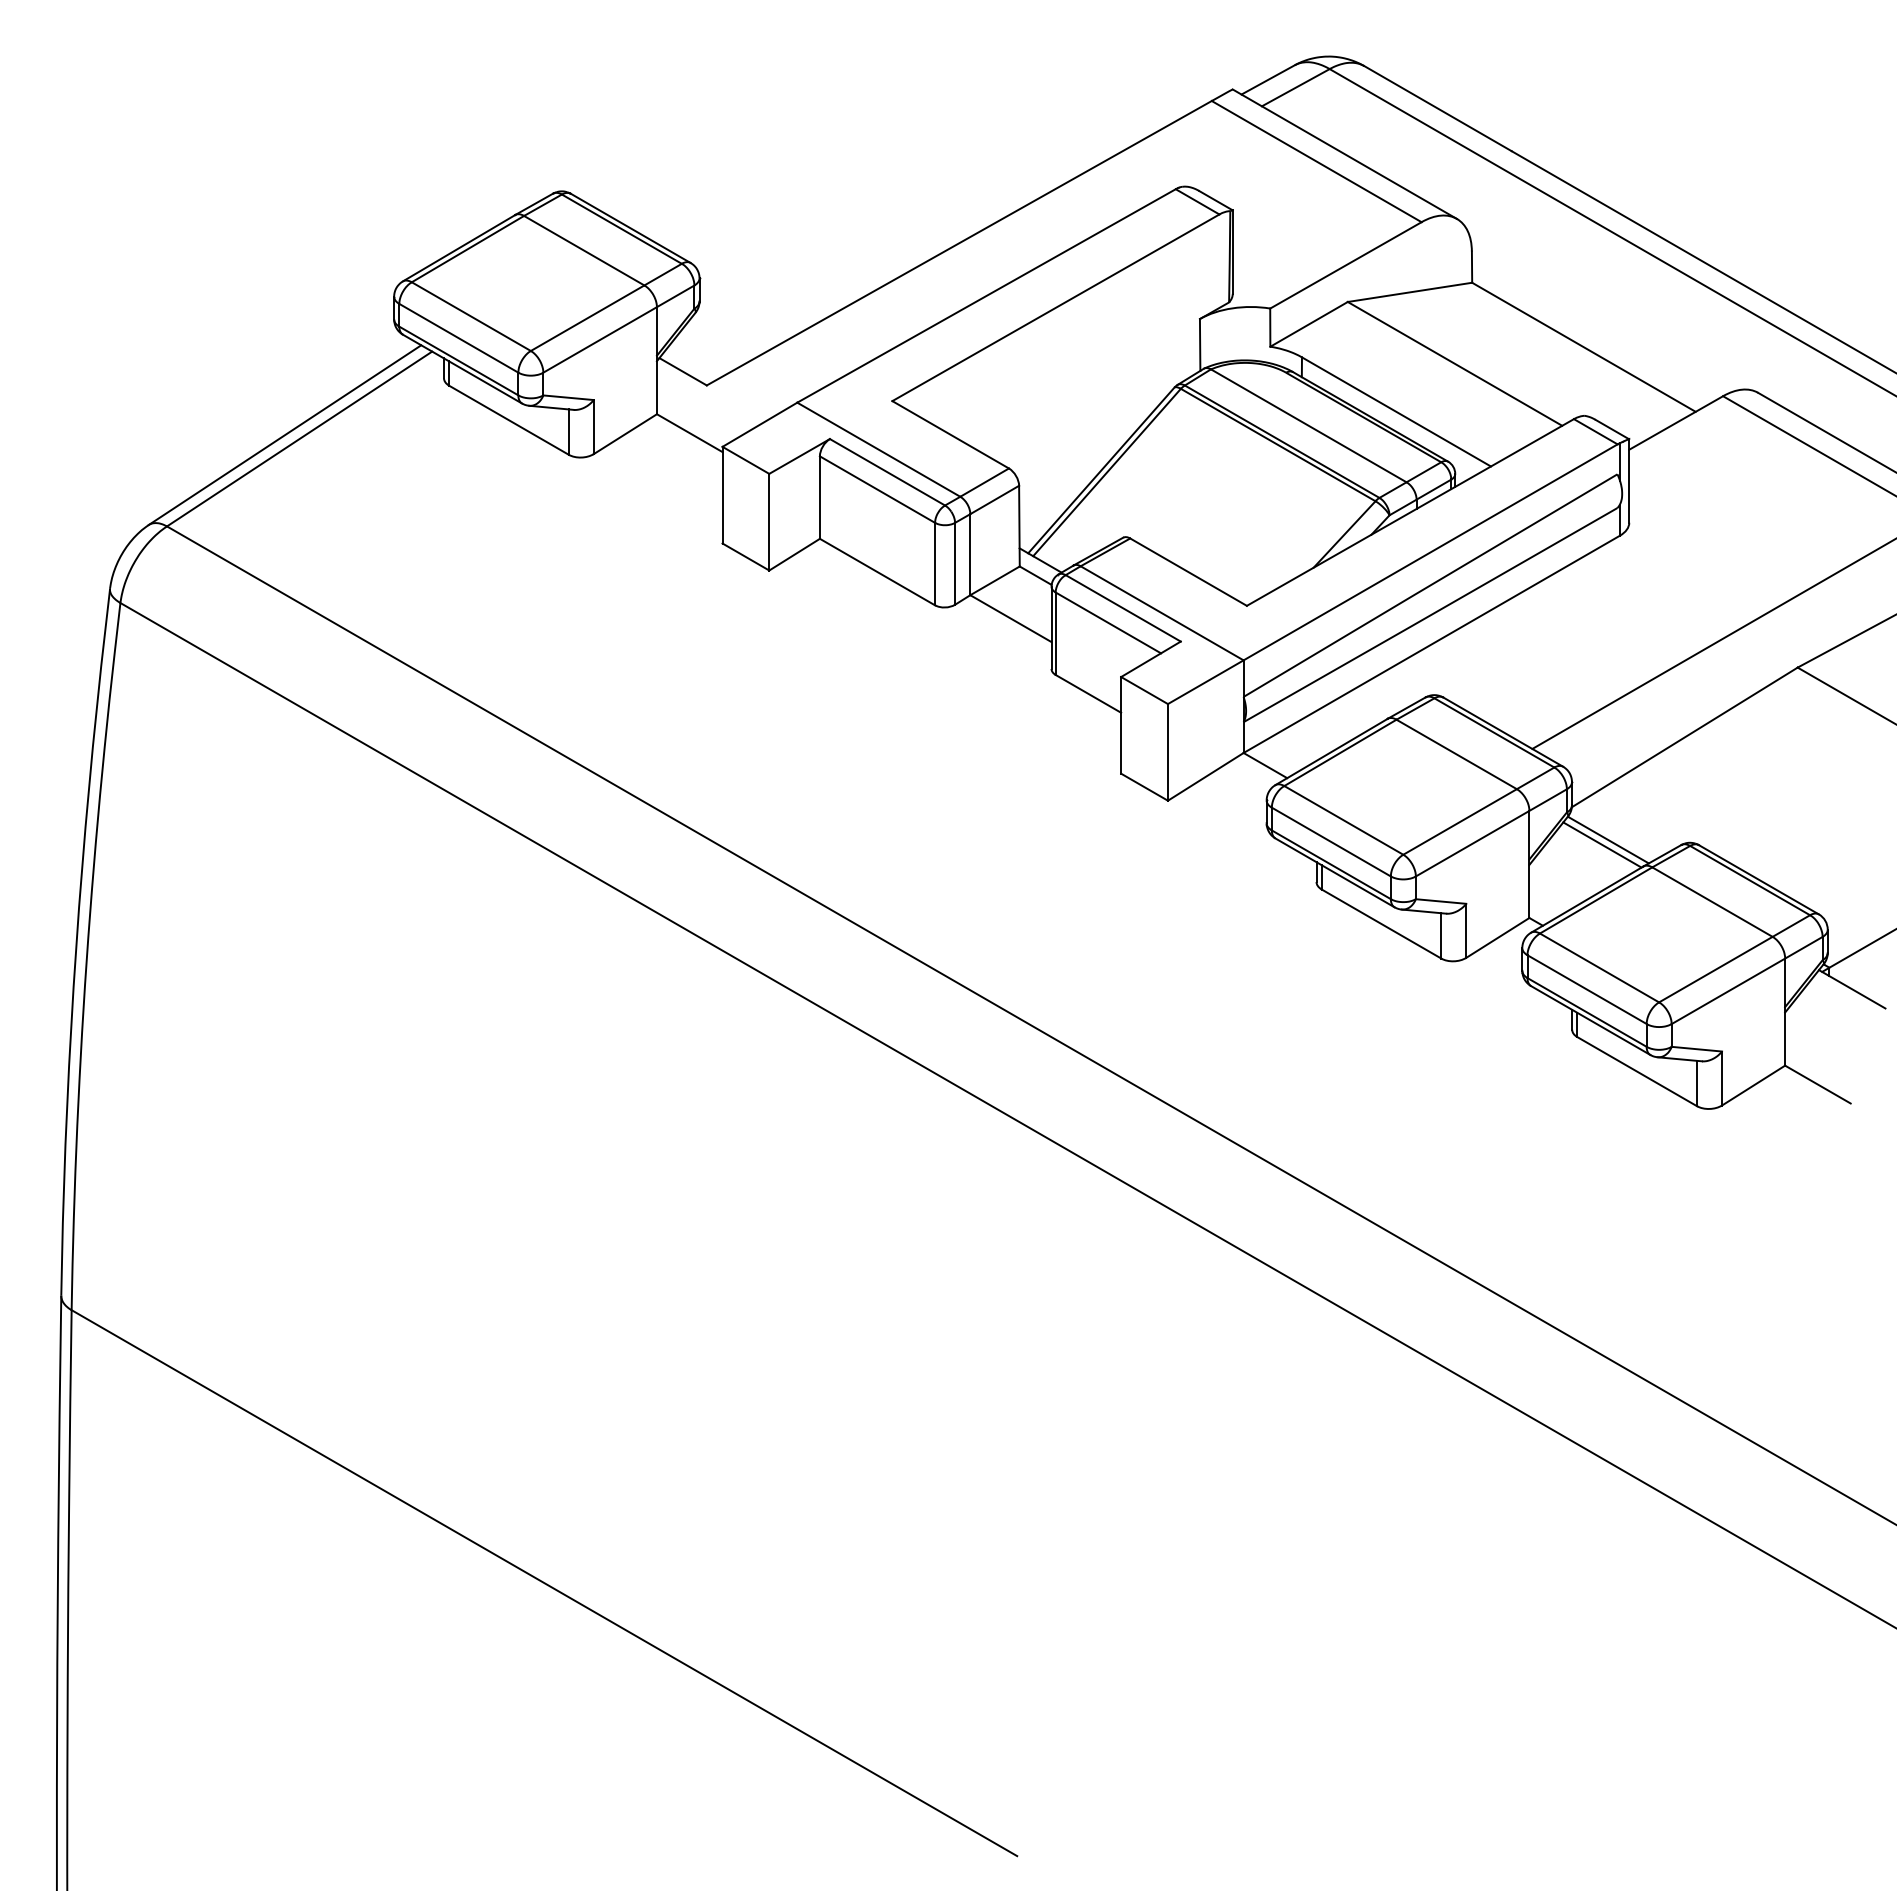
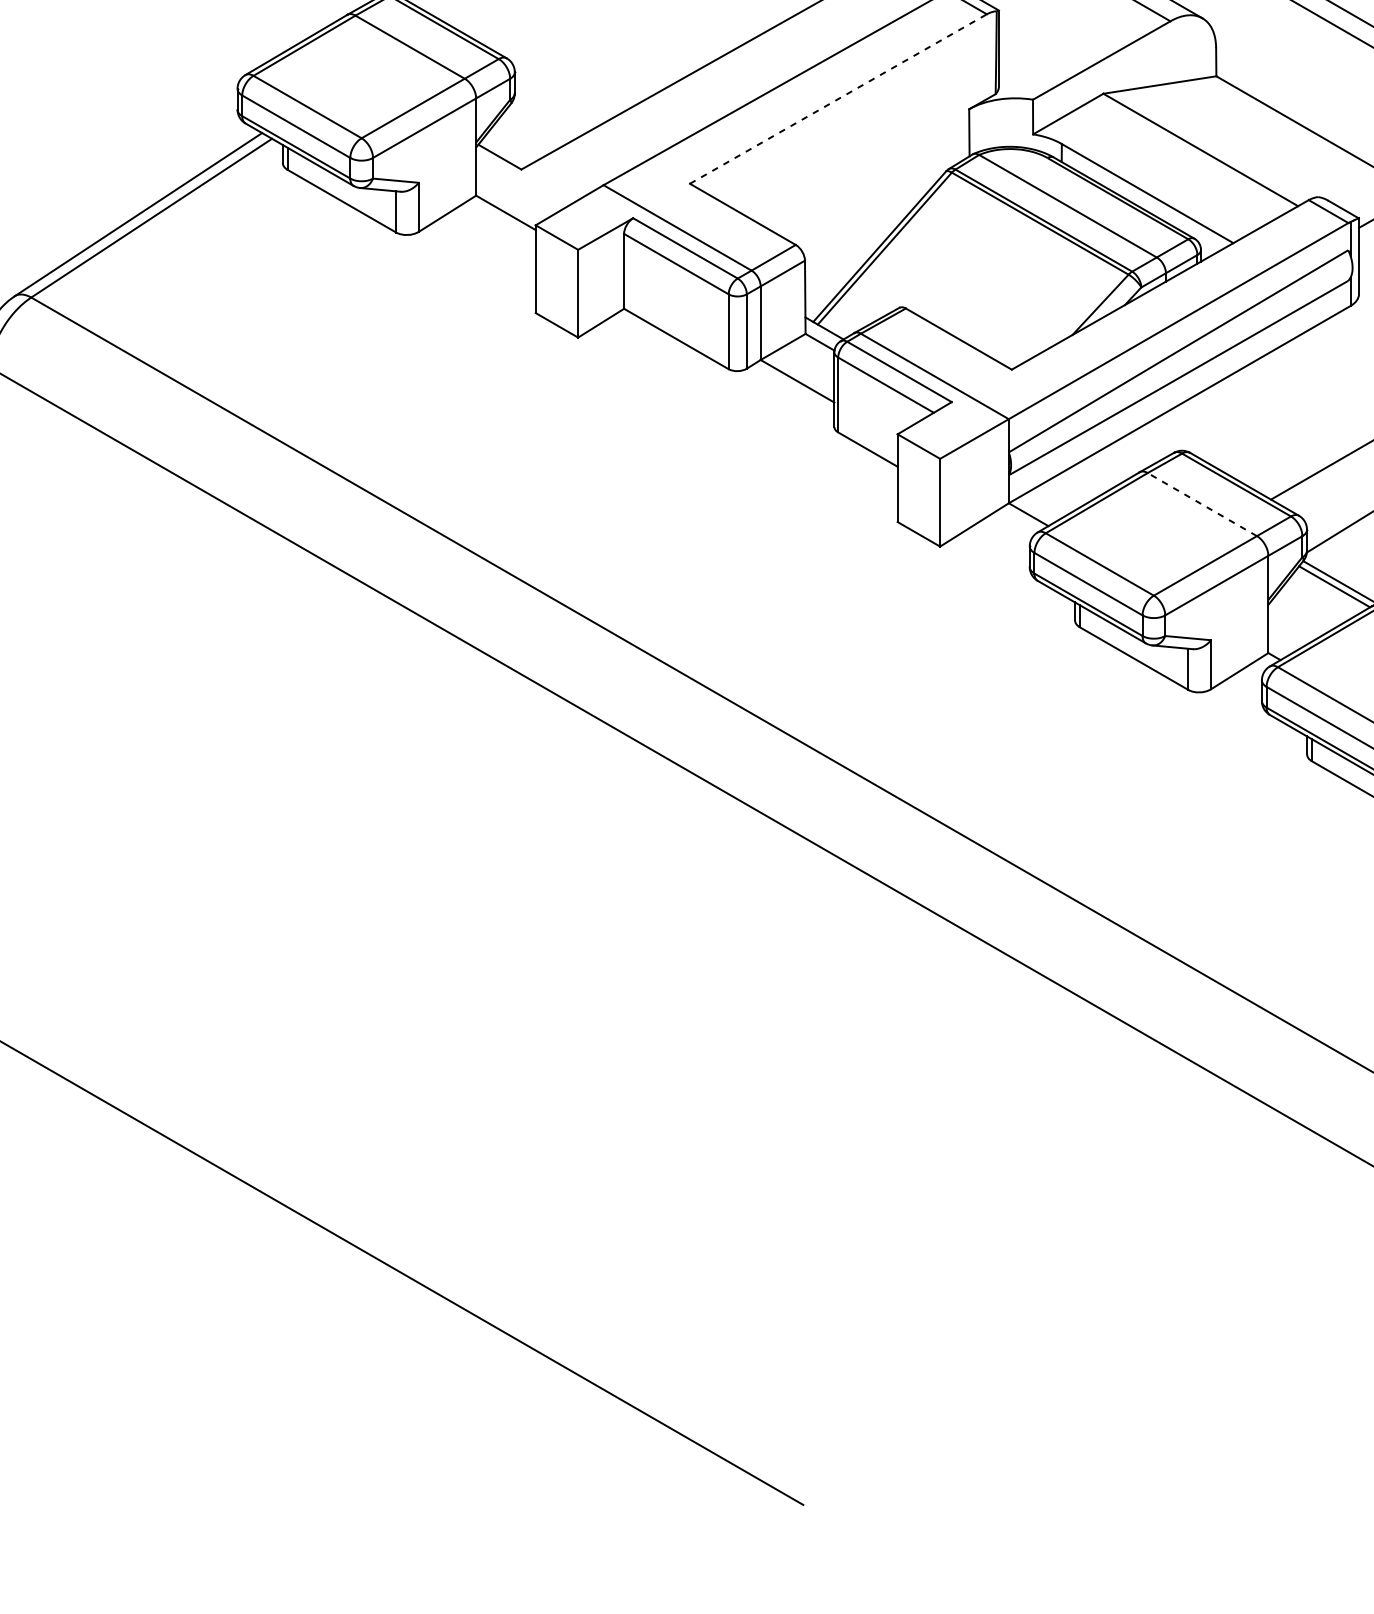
line: (1056, 307) -> (838, 98), solid -> dashed
line: (1456, 754) -> (1202, 504), solid -> dashed

